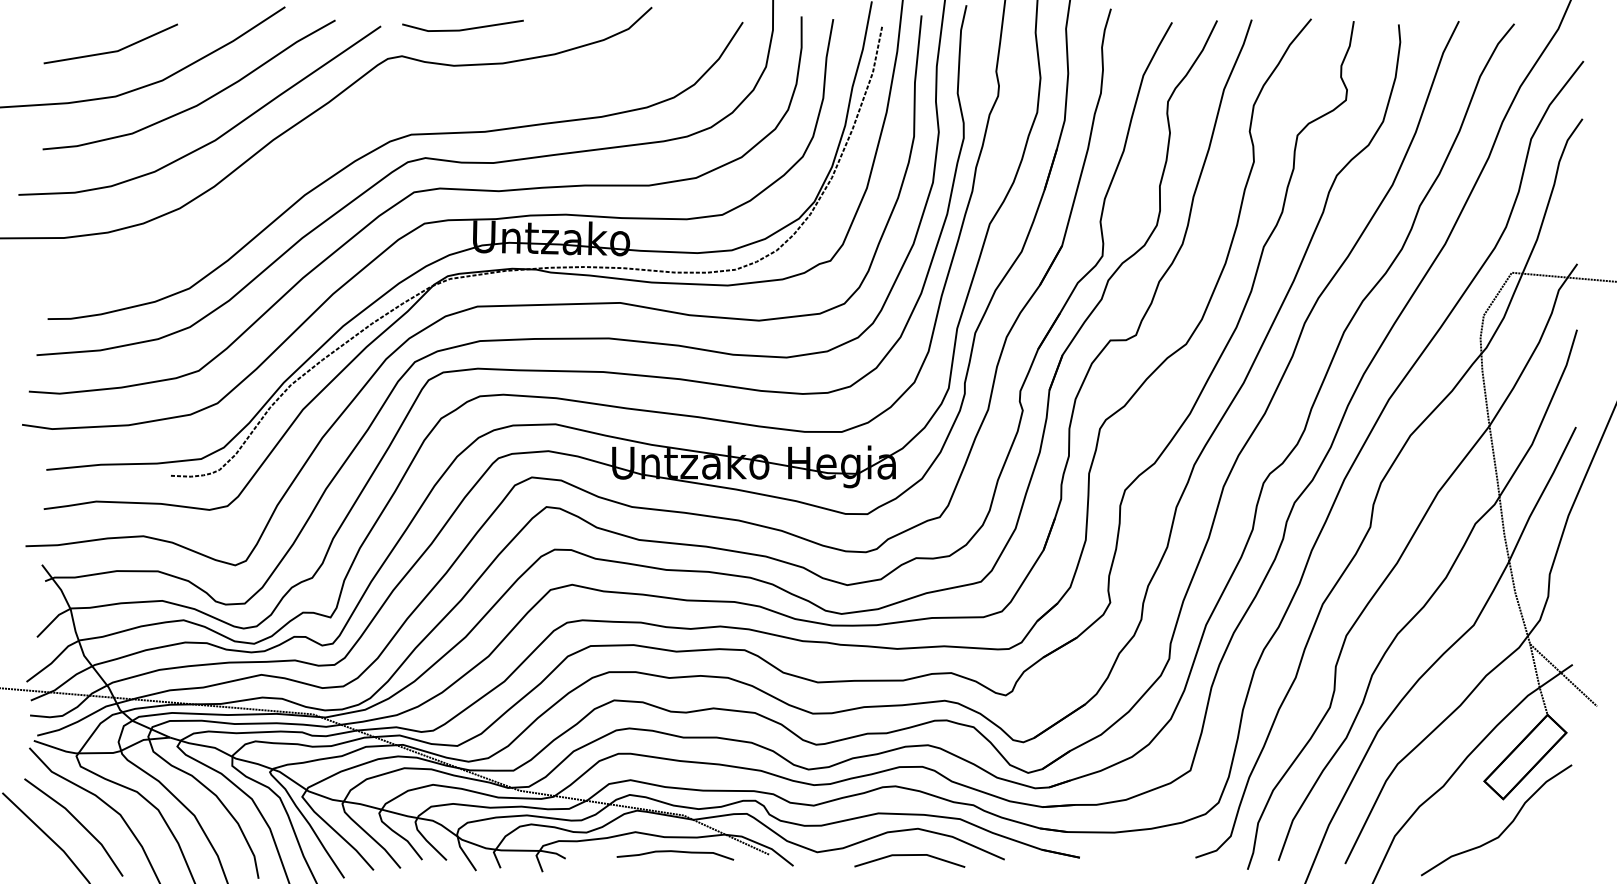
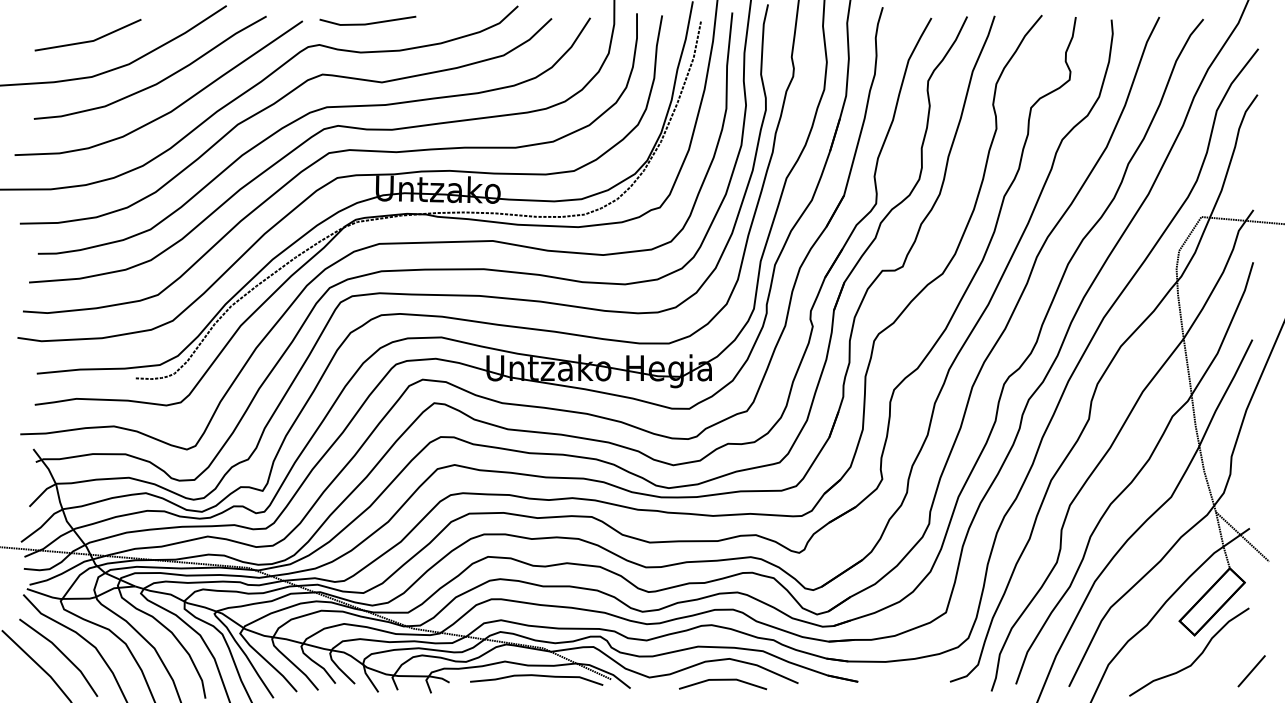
part: (346, 130) -> (275, 103), added
line: (1574, 844) -> (1251, 671), added
part: (675, 855) -> (536, 680), size x1.43

